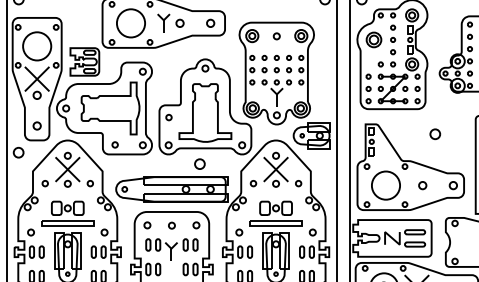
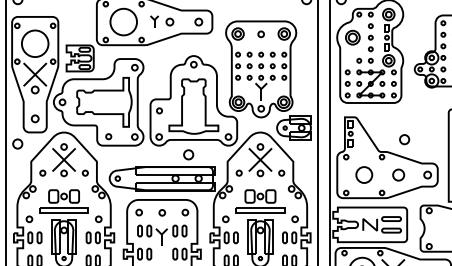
part: (163, 22) -> (154, 21), size x0.7
circle: (435, 134) -> (404, 139), moved
part: (386, 185) -> (364, 174), size x0.6
part: (422, 185) -> (398, 174), size x1.6

